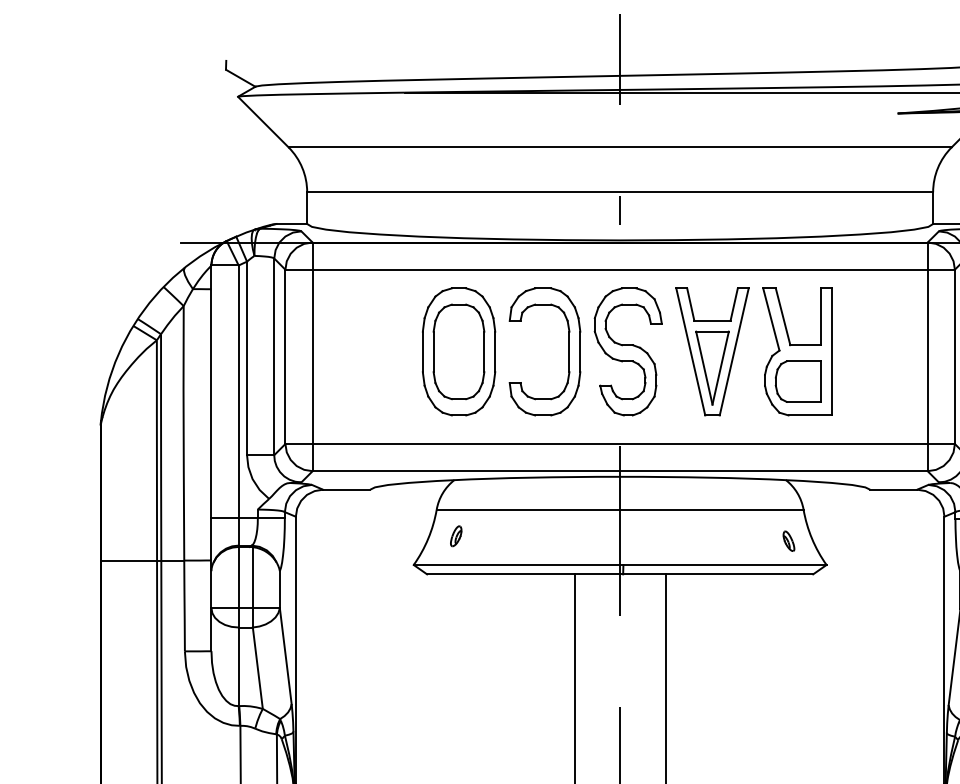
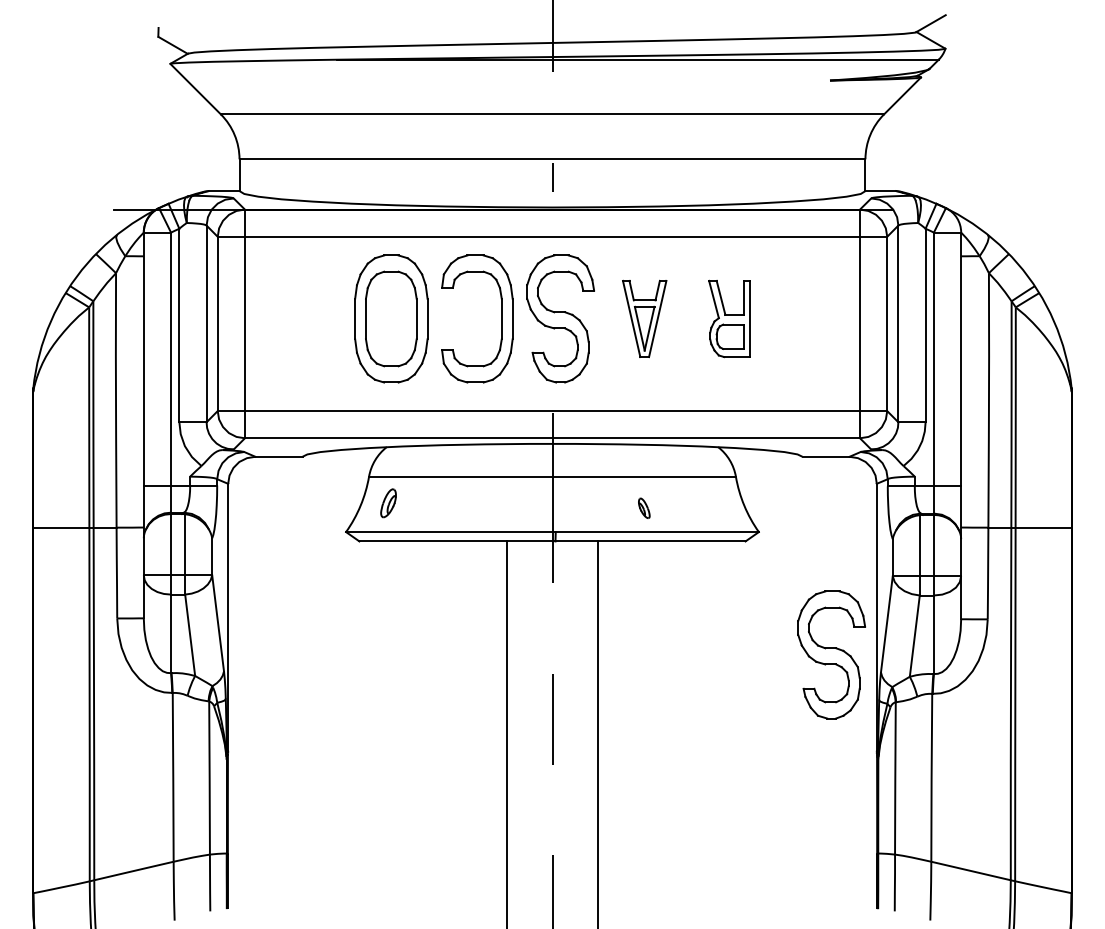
part: (712, 351) -> (644, 318), size x0.6
part: (797, 351) -> (729, 318), size x0.6
part: (456, 536) -> (388, 503), size x1.4
part: (789, 540) -> (644, 507), moved
part: (899, 687) -> (831, 654), added

